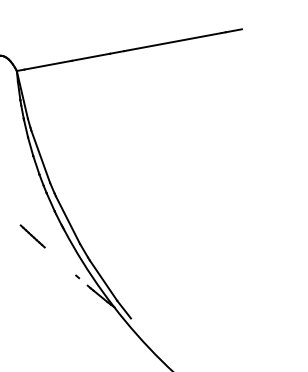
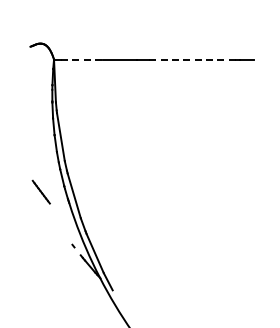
line: (173, 41) -> (193, 59), solid -> dashed
line: (48, 65) -> (82, 59), solid -> dashed
line: (31, 235) -> (40, 191), moved

